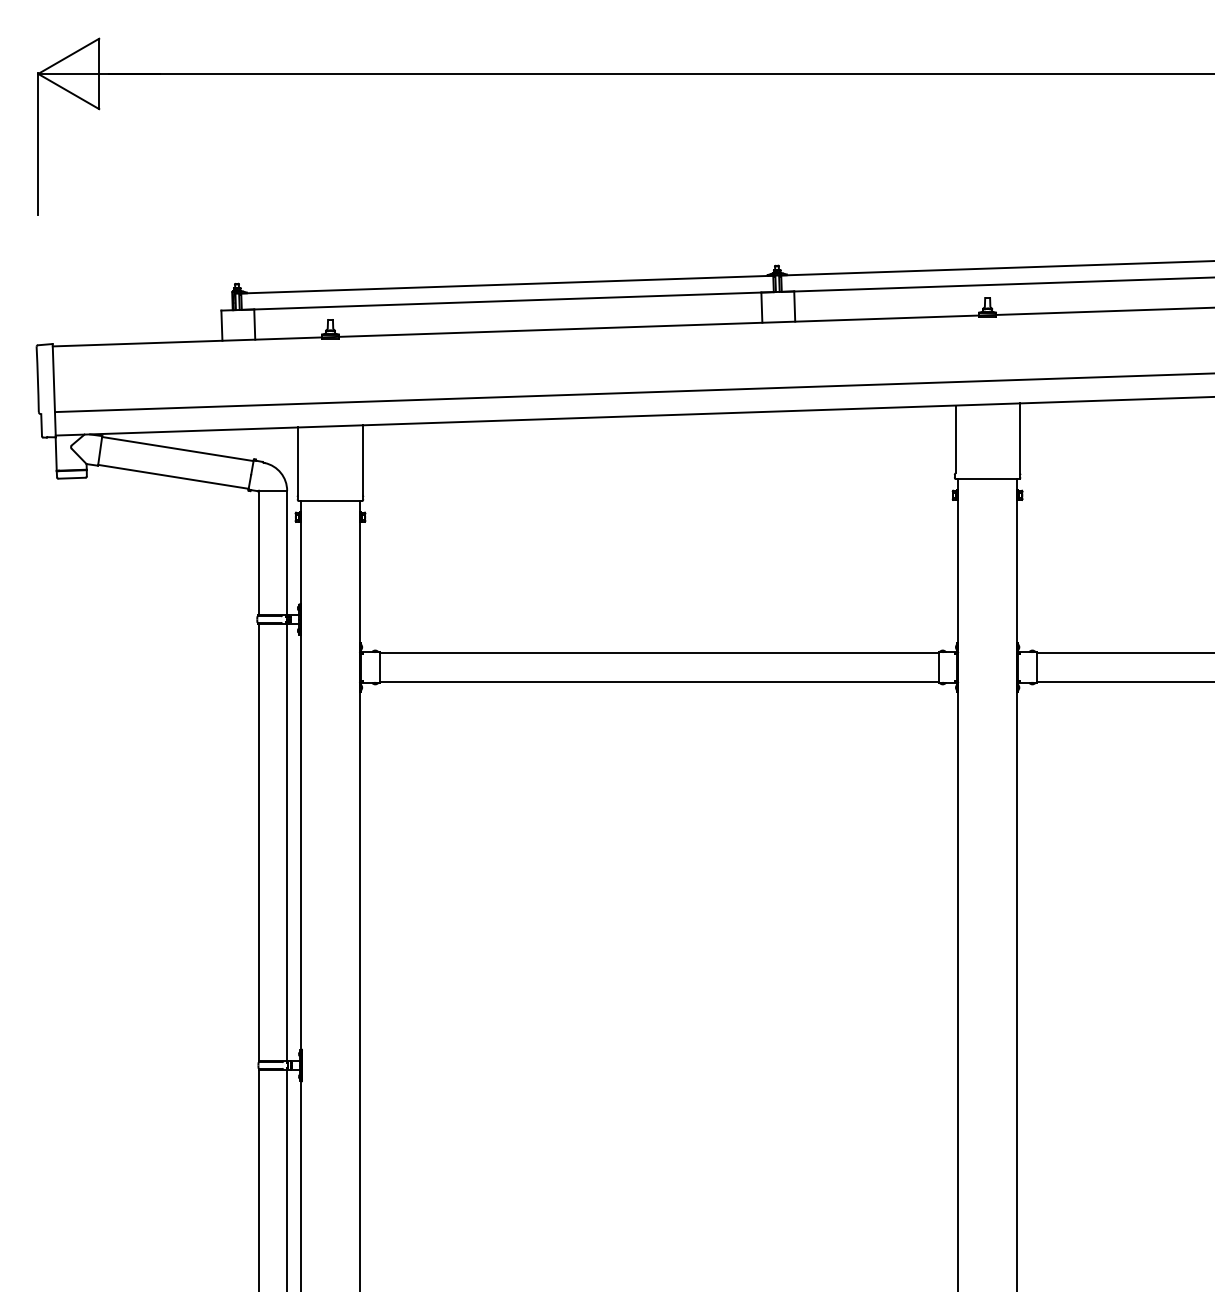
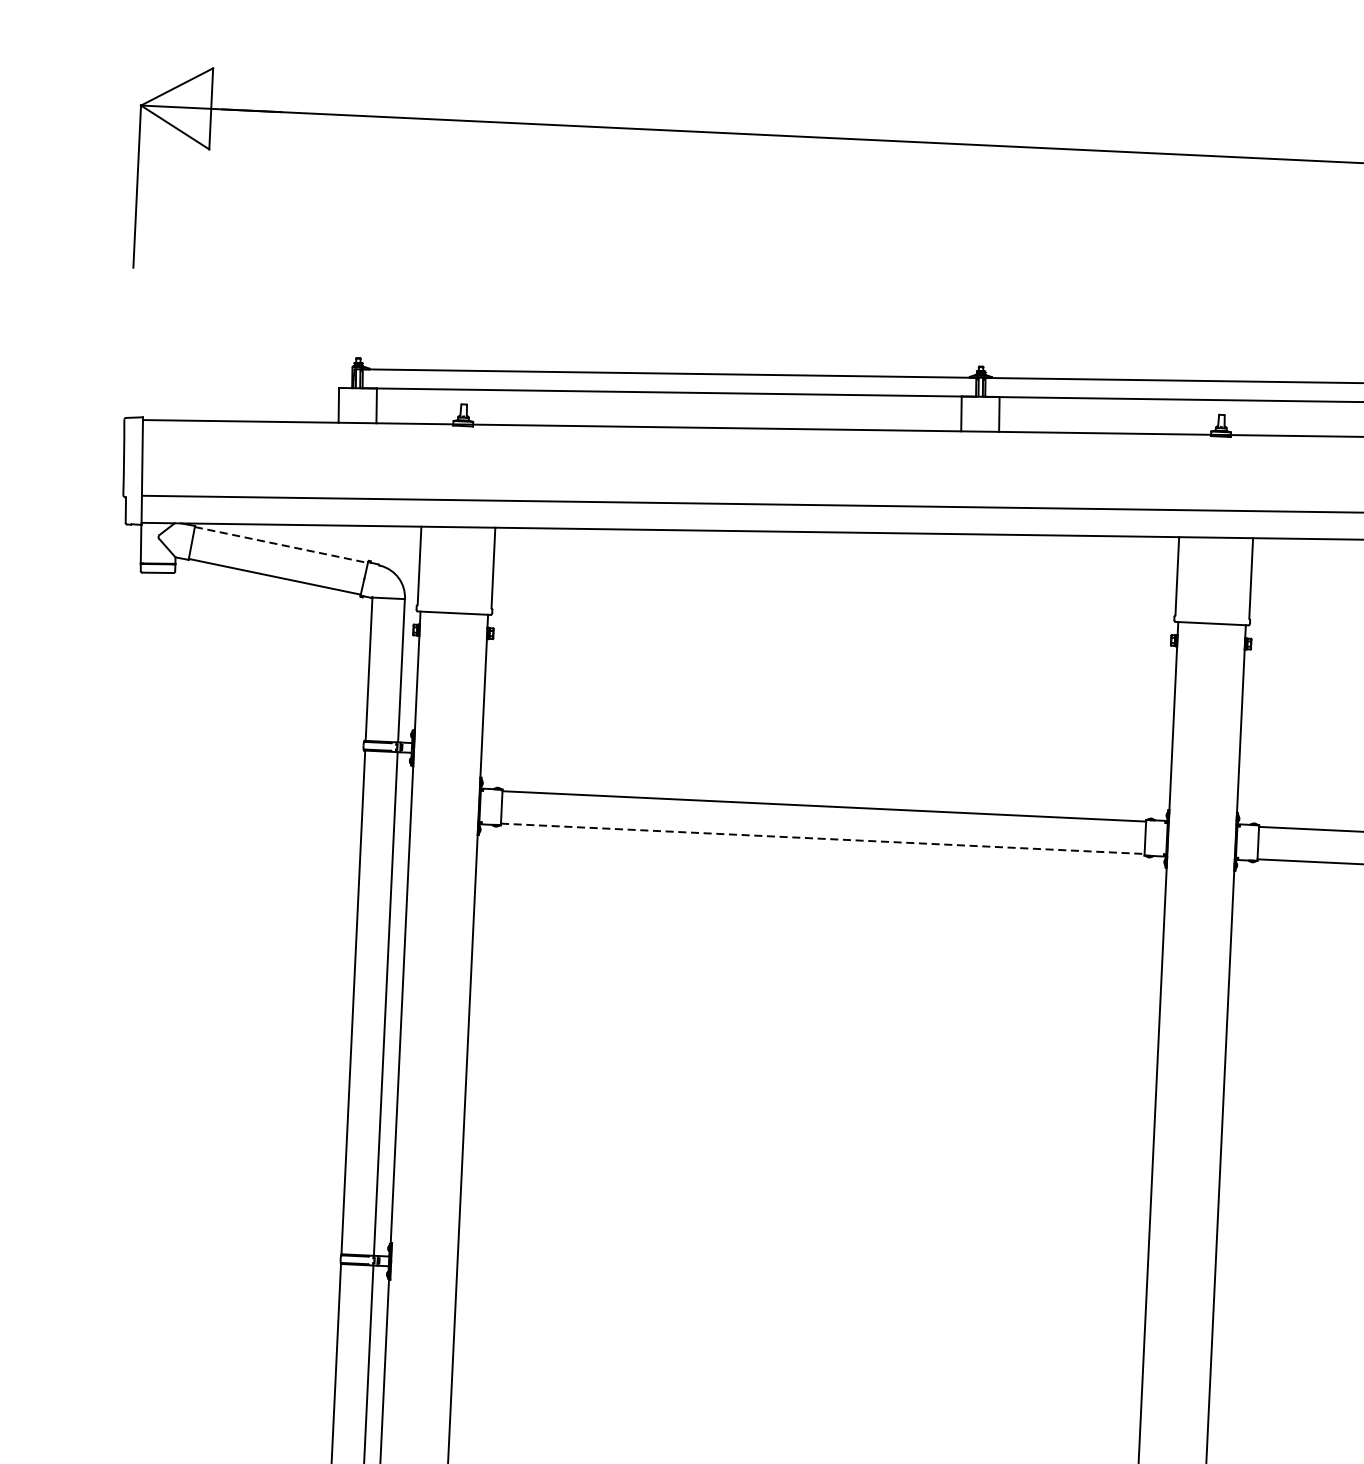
line: (177, 449) -> (280, 545), solid -> dashed
line: (659, 681) -> (823, 838), solid -> dashed

